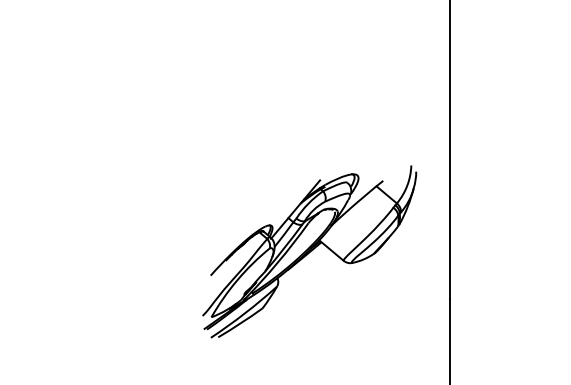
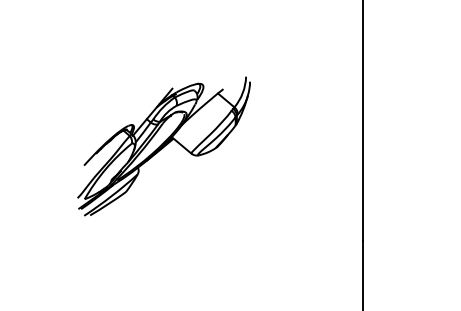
part: (309, 251) -> (163, 146), moved

